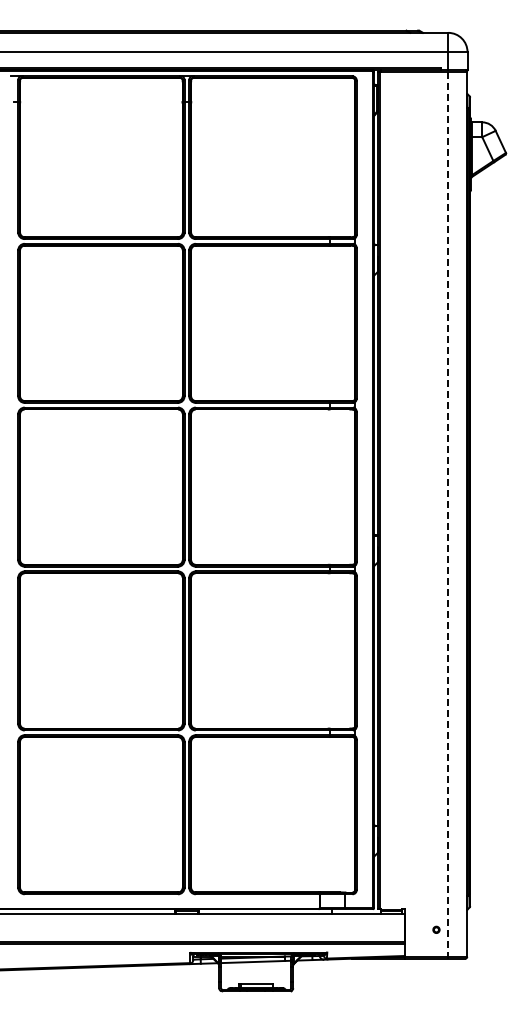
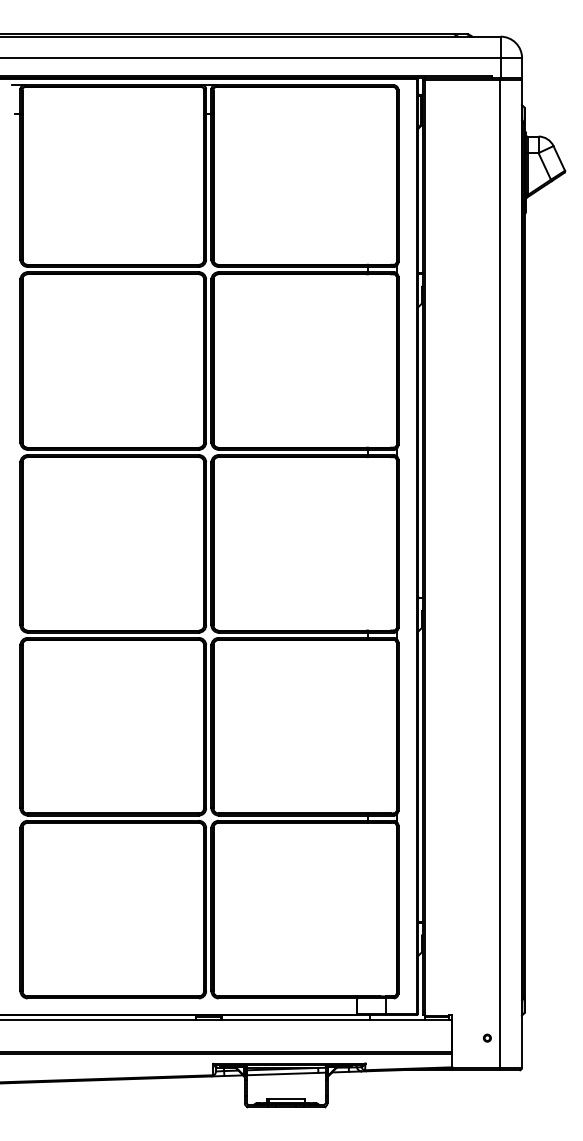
line: (448, 513) -> (500, 573), dashed -> solid

